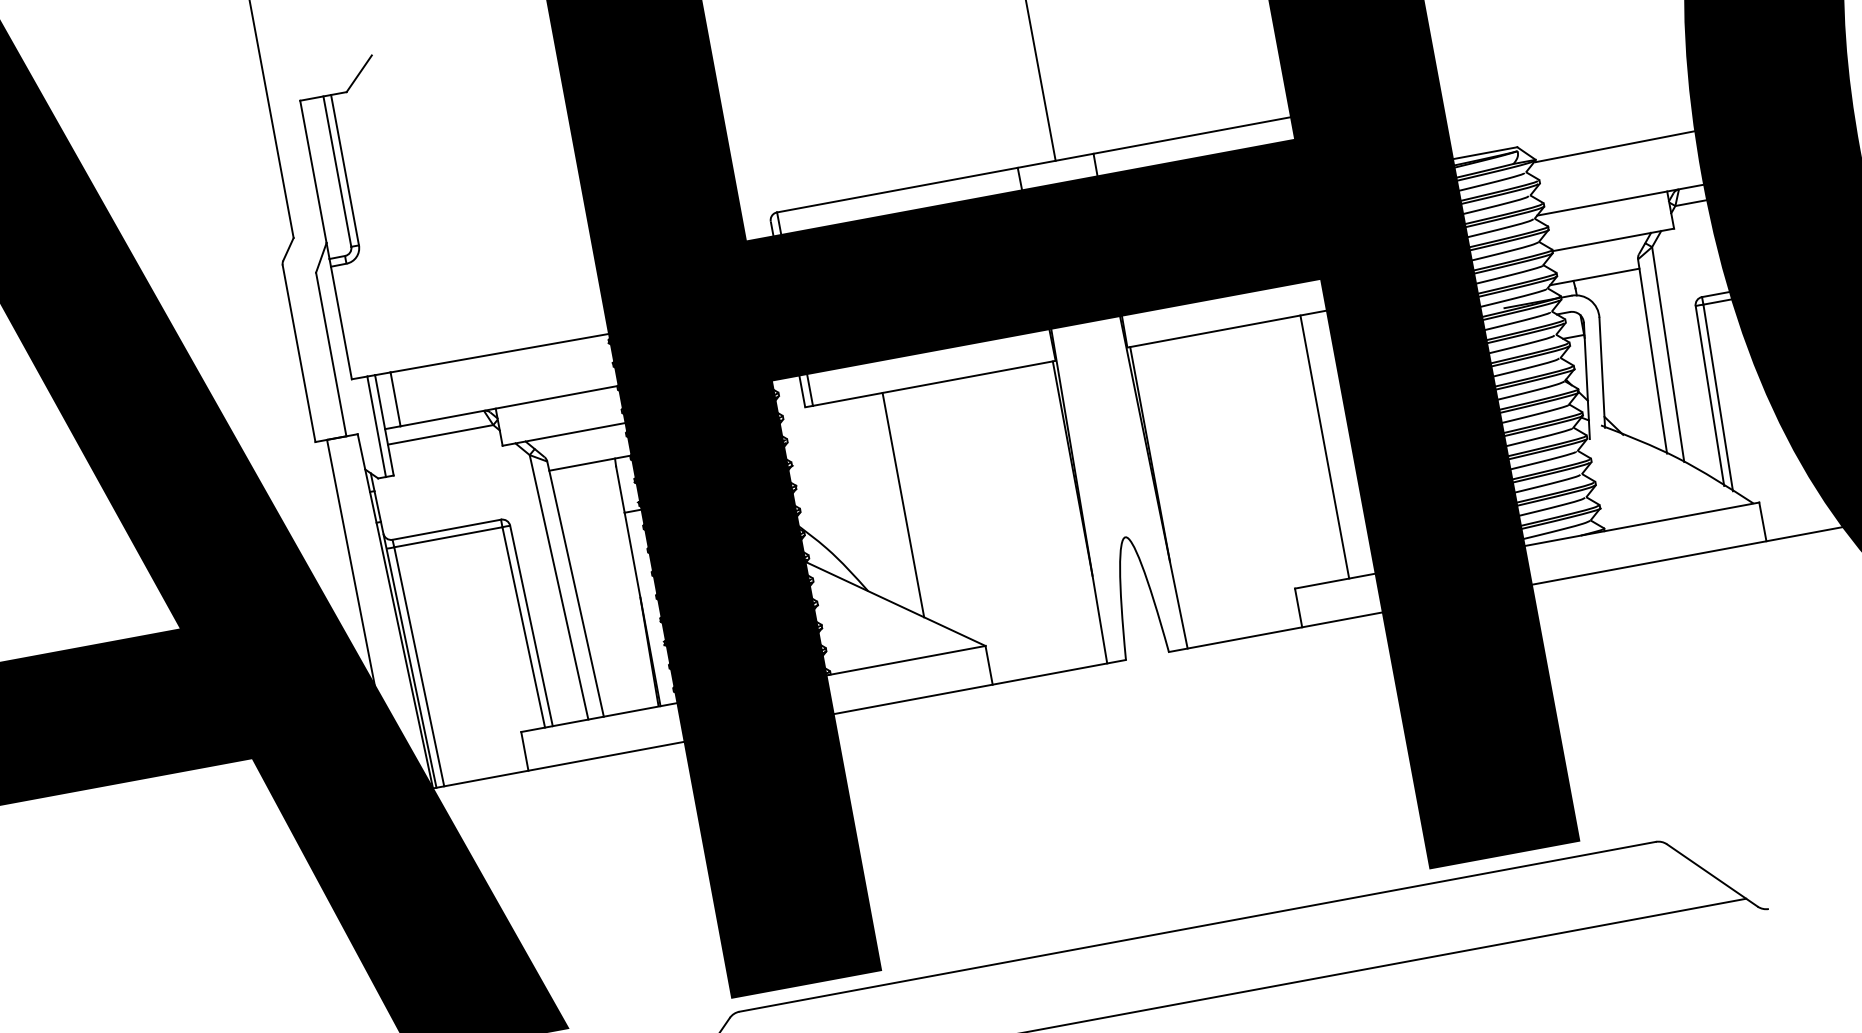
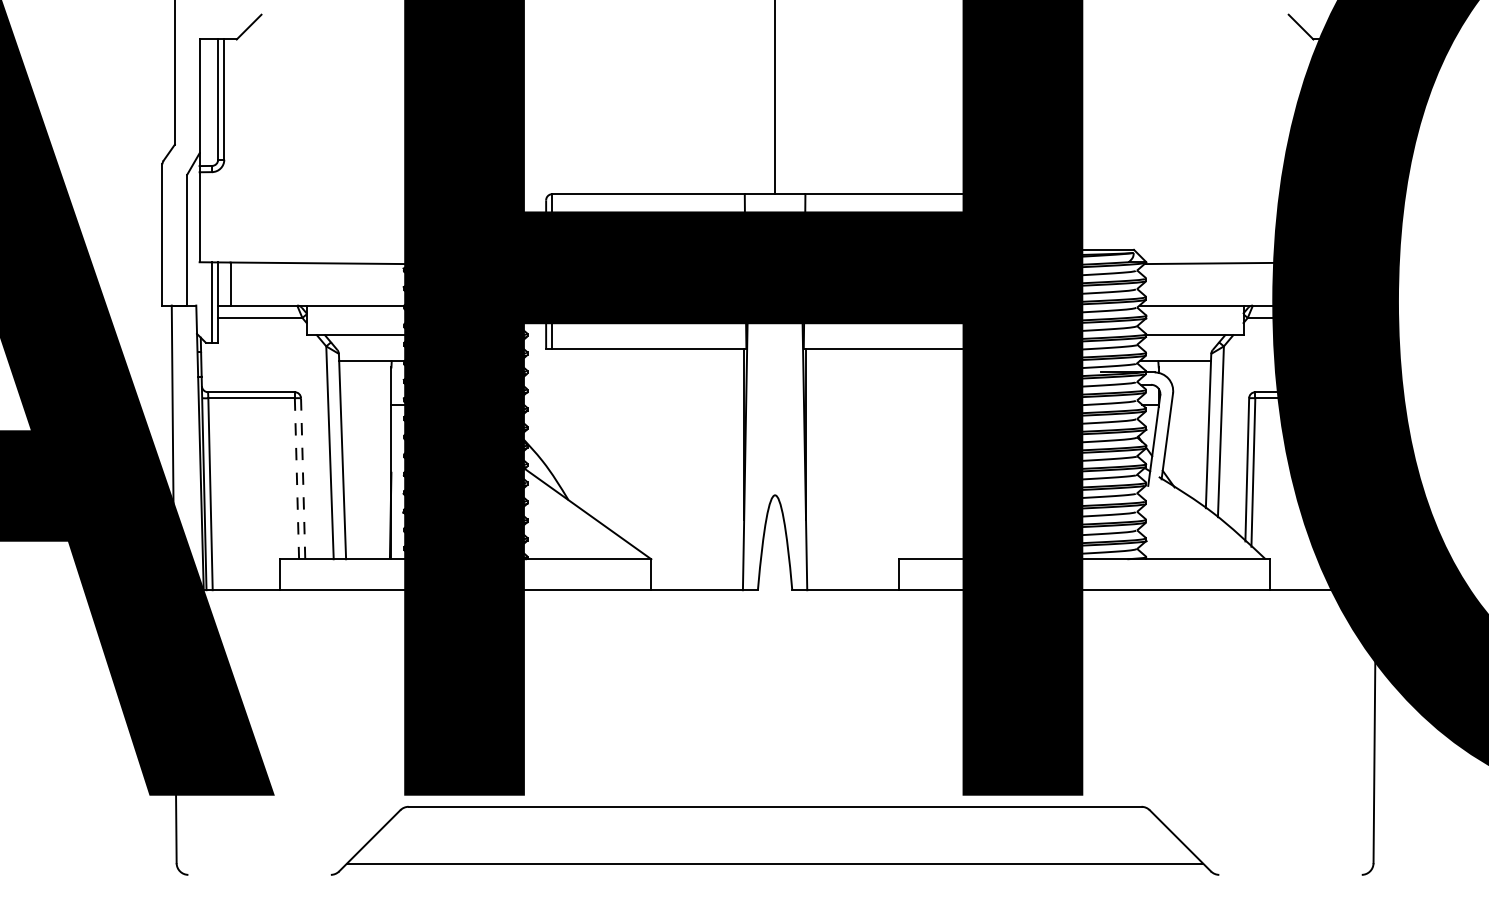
line: (1325, 446) -> (942, 453), removed
line: (903, 504) -> (608, 438), removed
line: (531, 625) -> (303, 478), solid -> dashed
line: (523, 627) -> (296, 478), solid -> dashed

